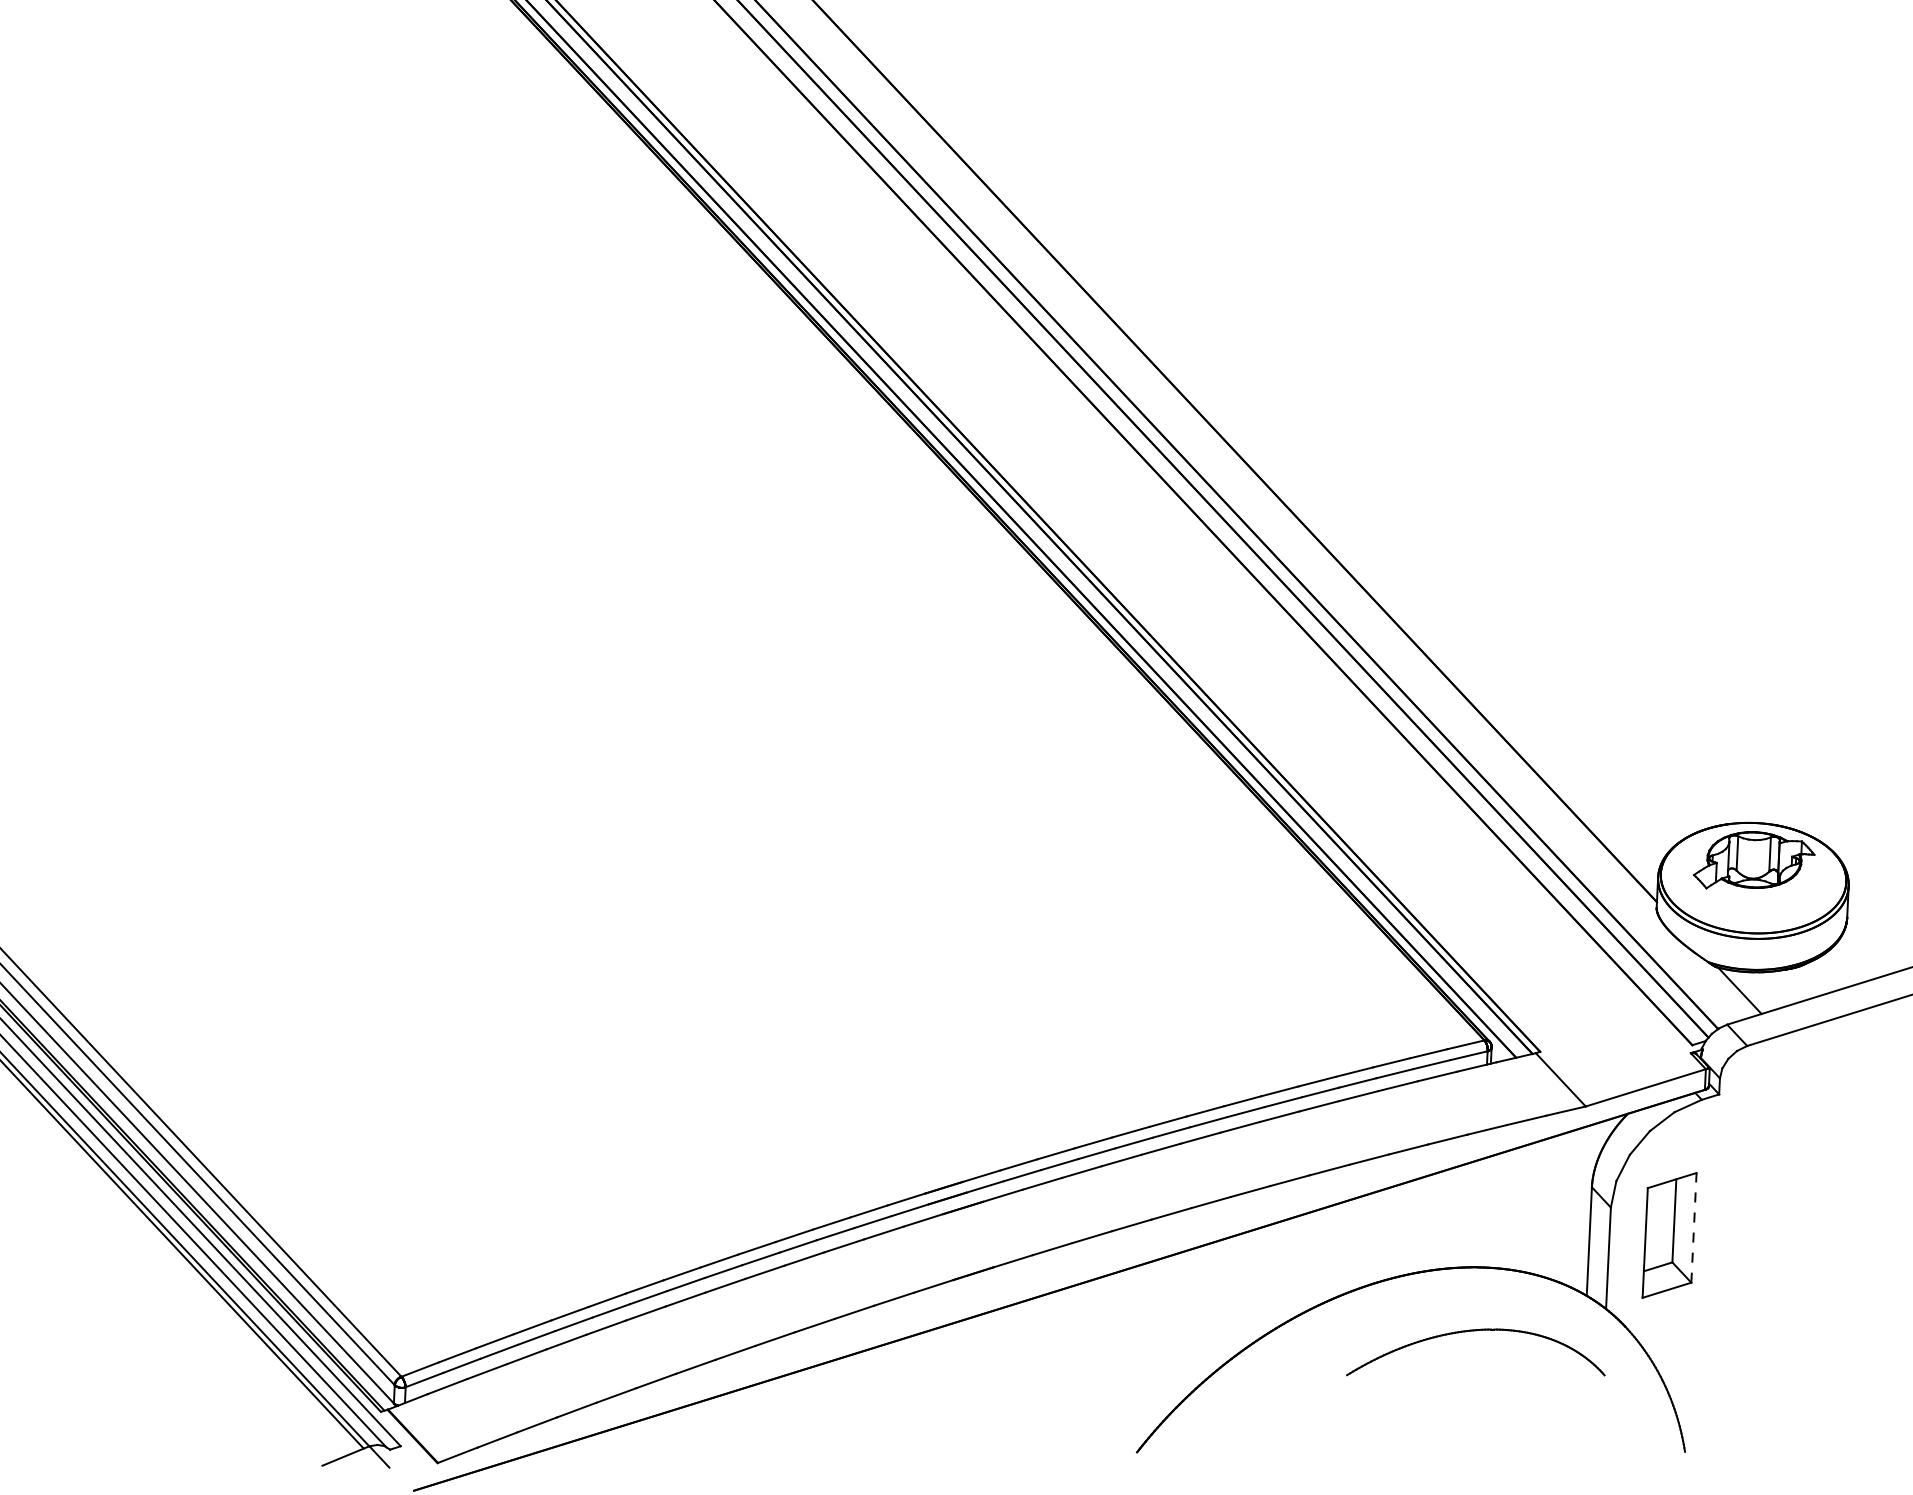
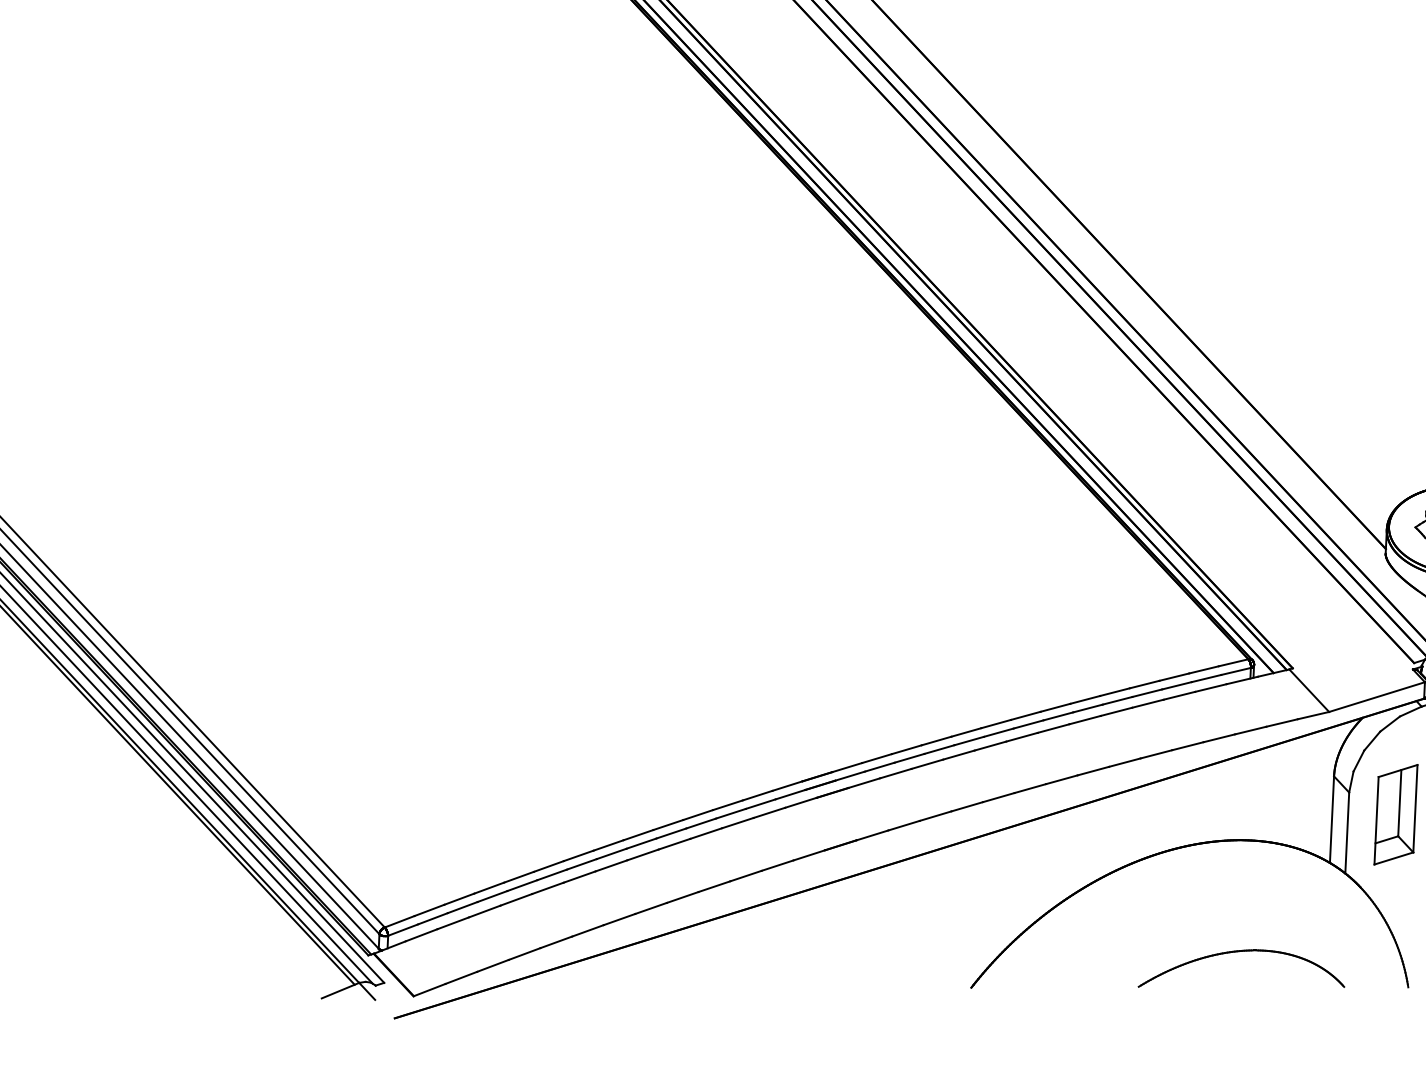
line: (1693, 1227) -> (1415, 808), dashed -> solid
part: (1475, 1331) -> (1241, 951), moved

